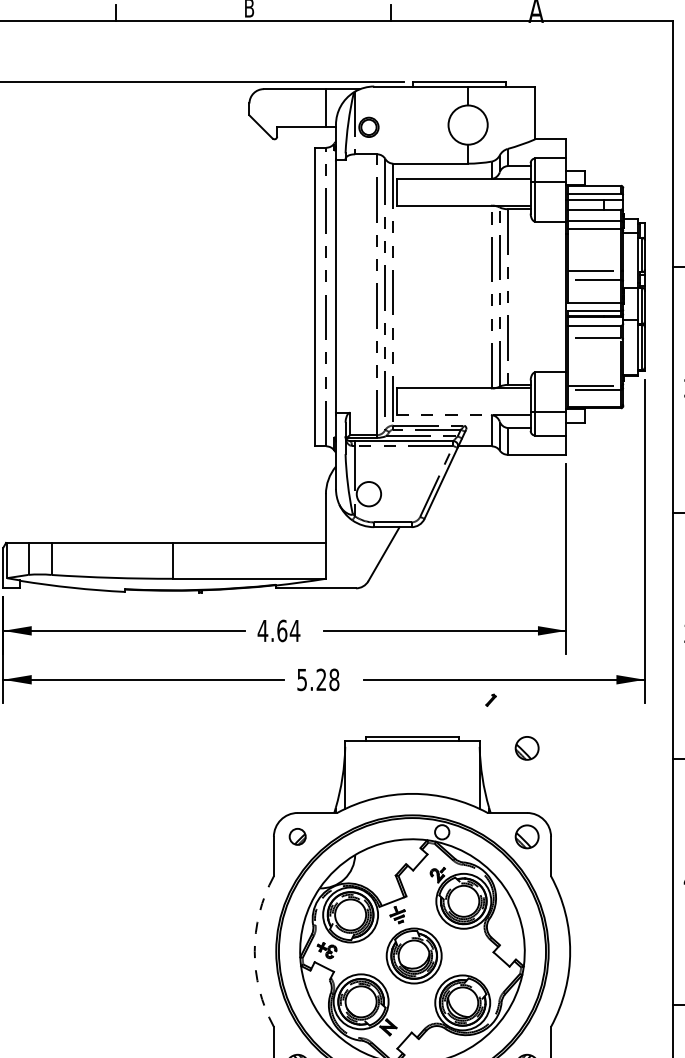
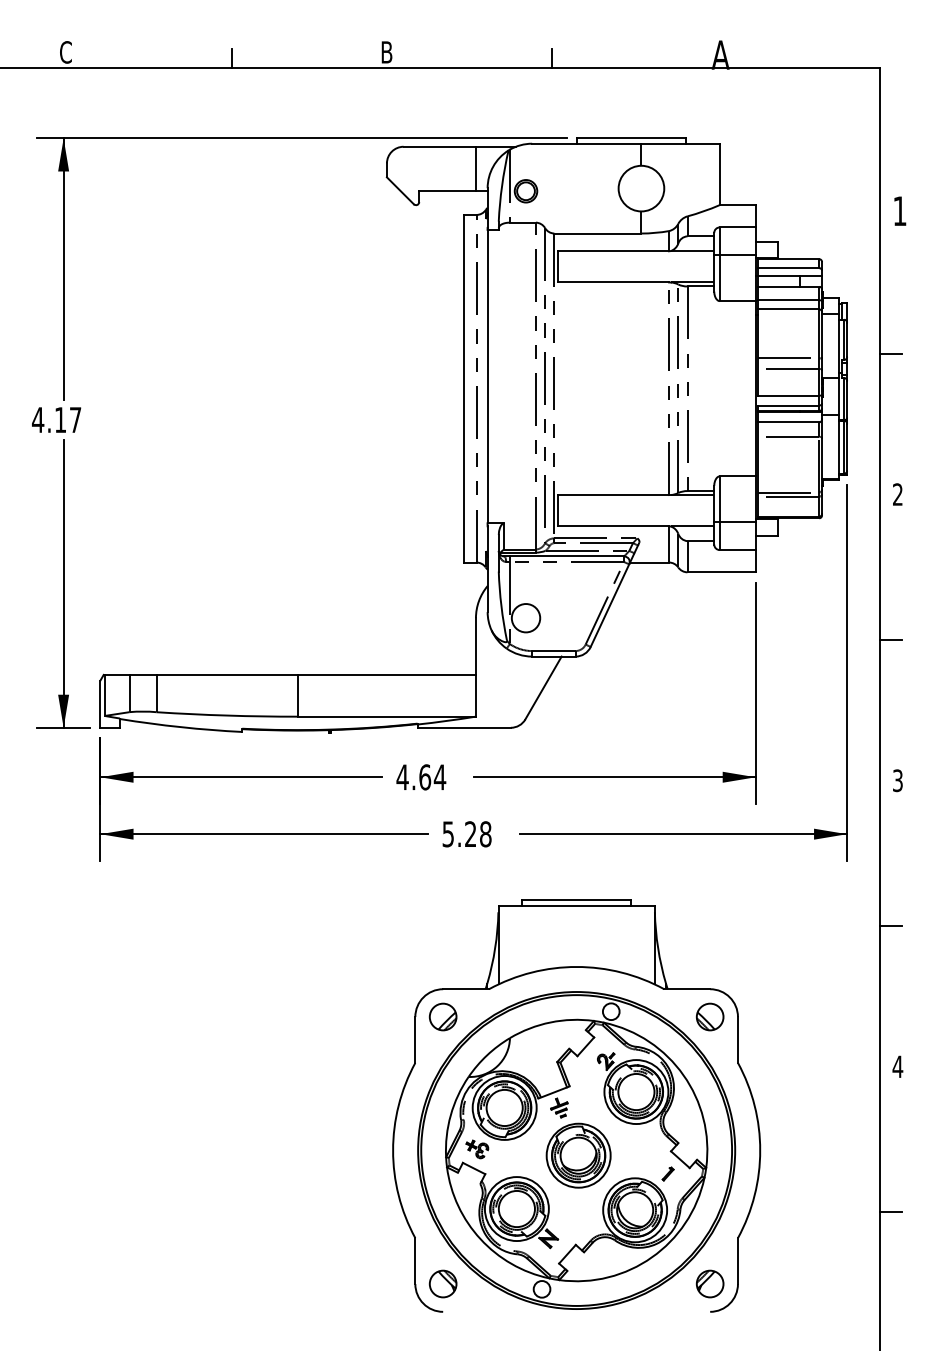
line: (444, 415) -> (614, 526), dashed -> solid
part: (490, 699) -> (667, 1173), moved
part: (526, 747) -> (709, 913), removed
part: (297, 836) -> (442, 1016), size x1.43
arc: (255, 951) -> (393, 1150), dashed -> solid

